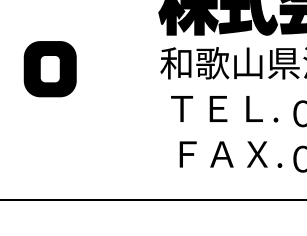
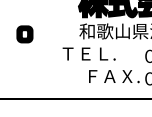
part: (49, 69) -> (24, 34), size x0.6
text: (223, 107) -> (88, 53), moved

